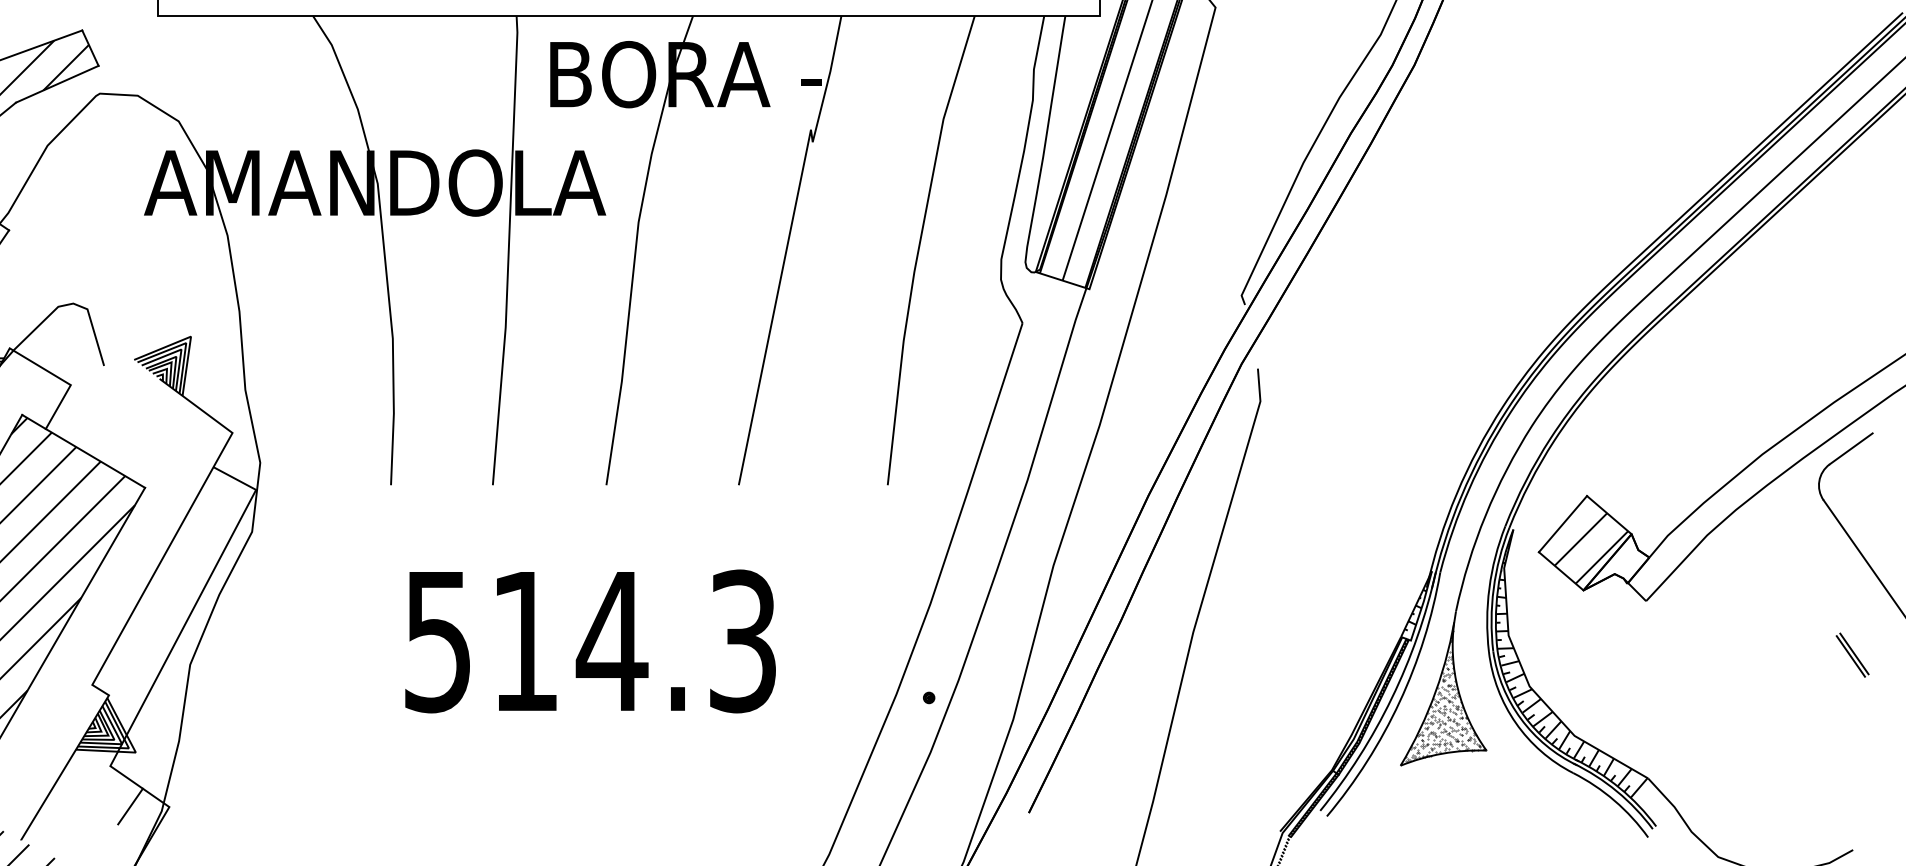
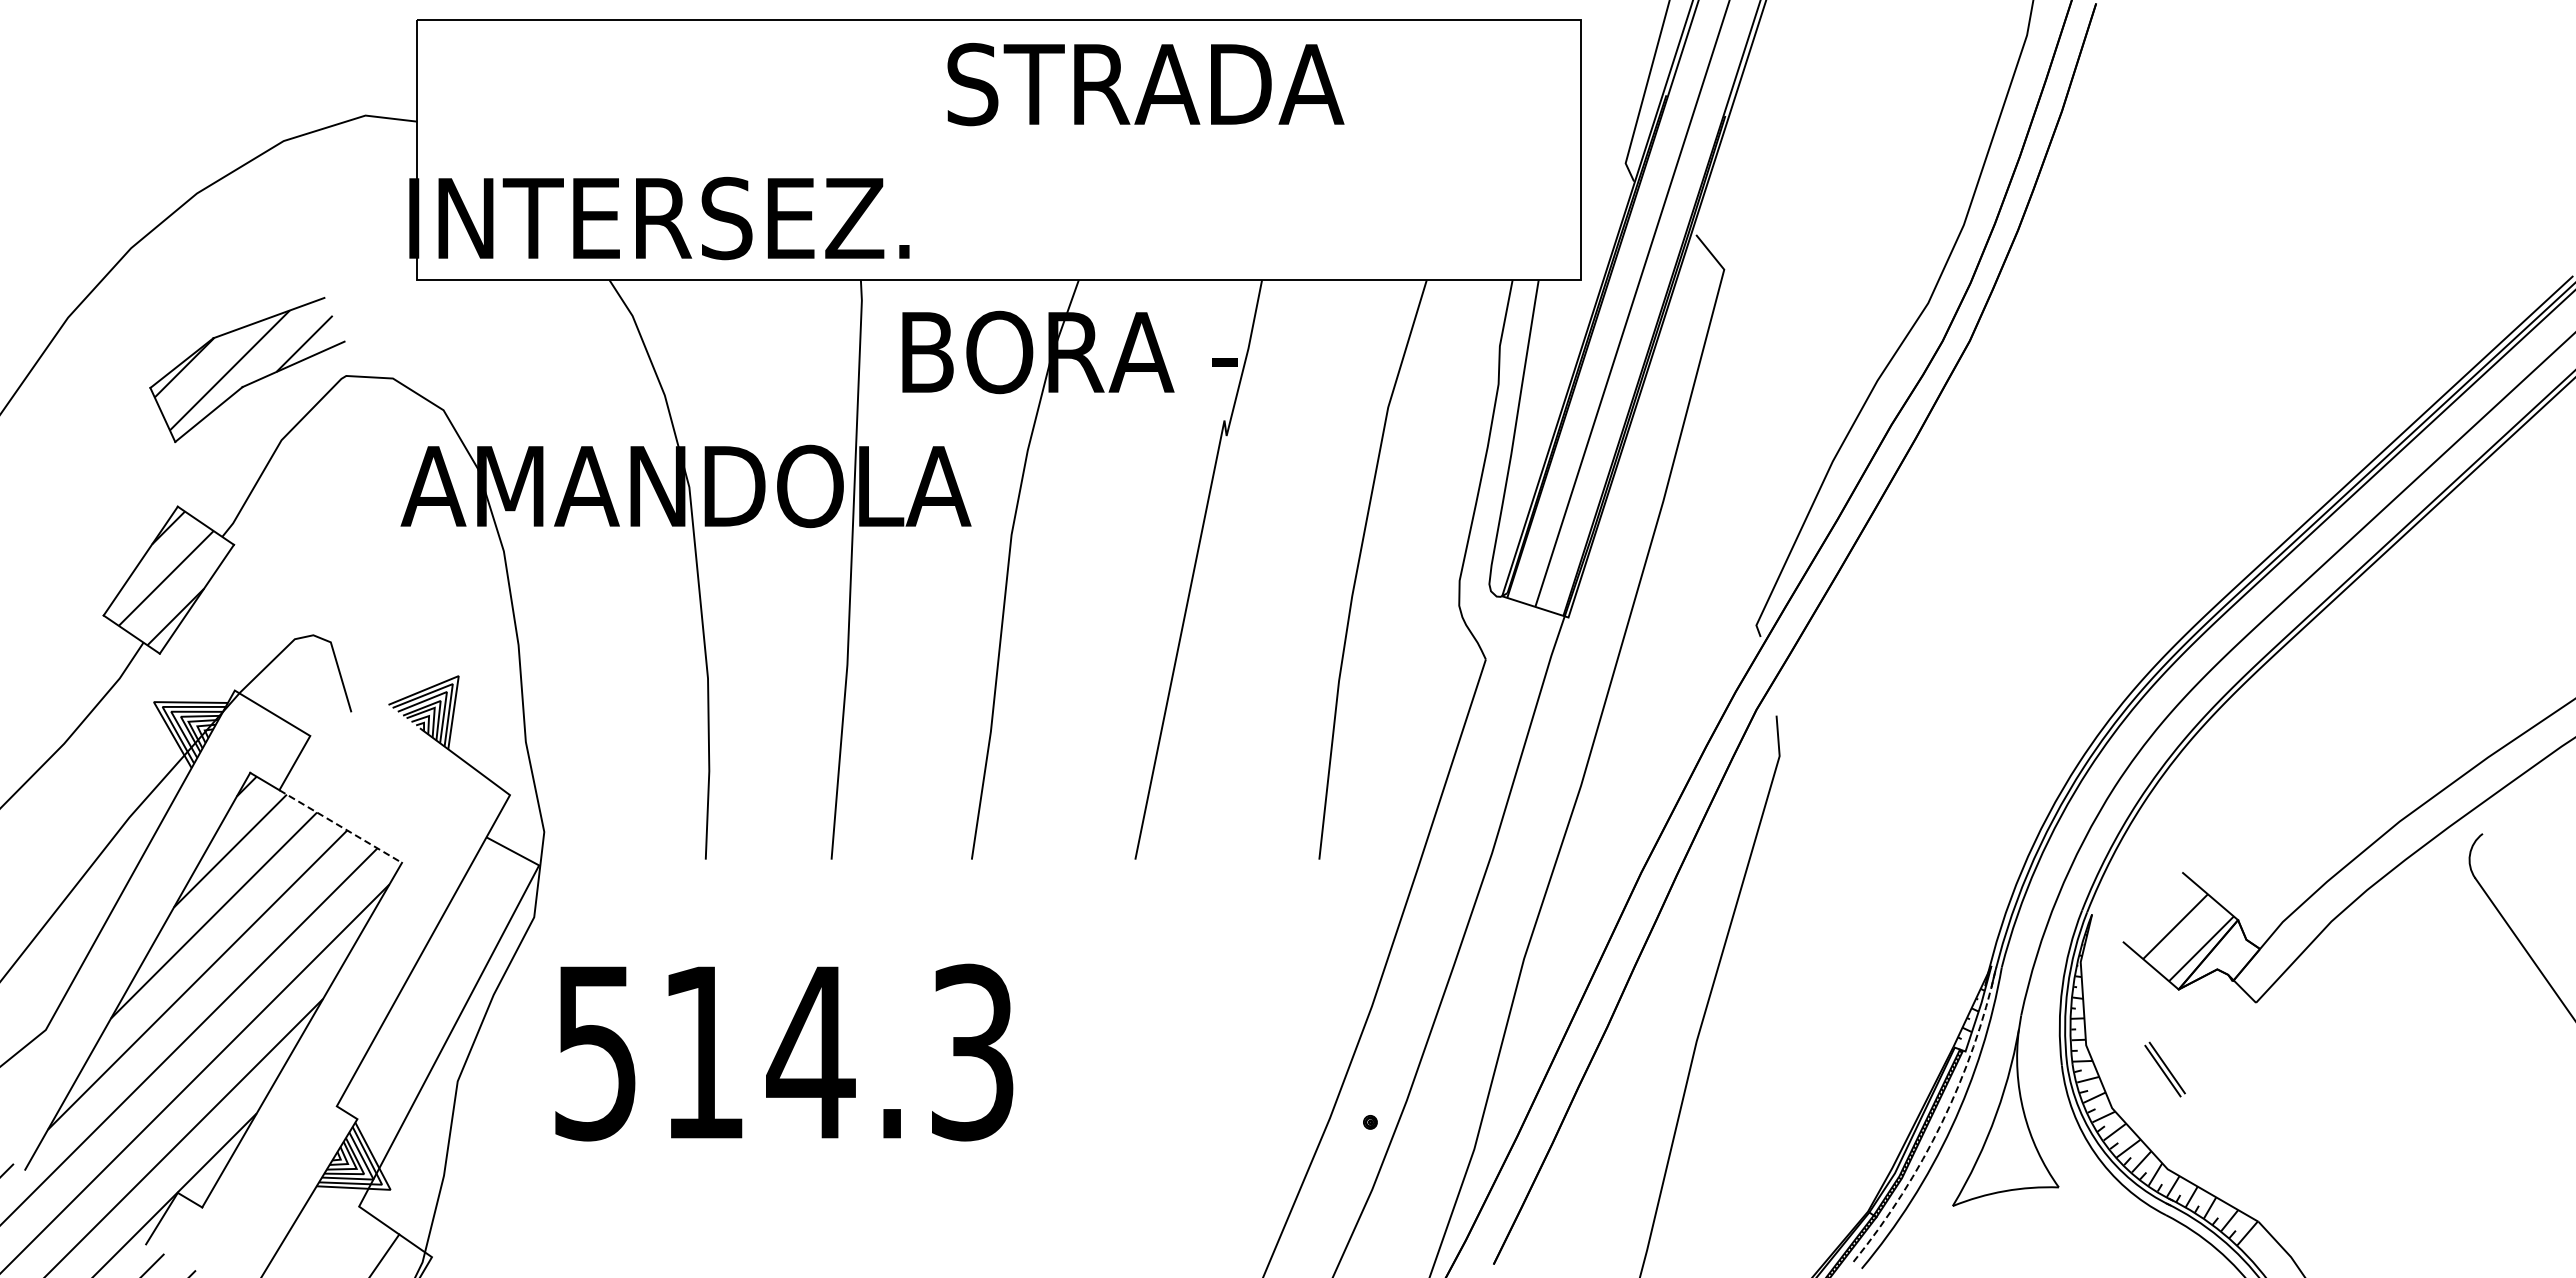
line: (90, 47) -> (334, 319), removed
line: (1850, 448) -> (2508, 814), removed
line: (96, 458) -> (341, 826), solid -> dashed
line: (1563, 523) -> (2153, 907), removed
text: (590, 641) -> (784, 1052), moved
part: (1852, 655) -> (2164, 1069), moved
hatch: (1445, 695) -> (2008, 1119), removed
arc: (1392, 698) -> (1942, 1122), solid -> dashed

